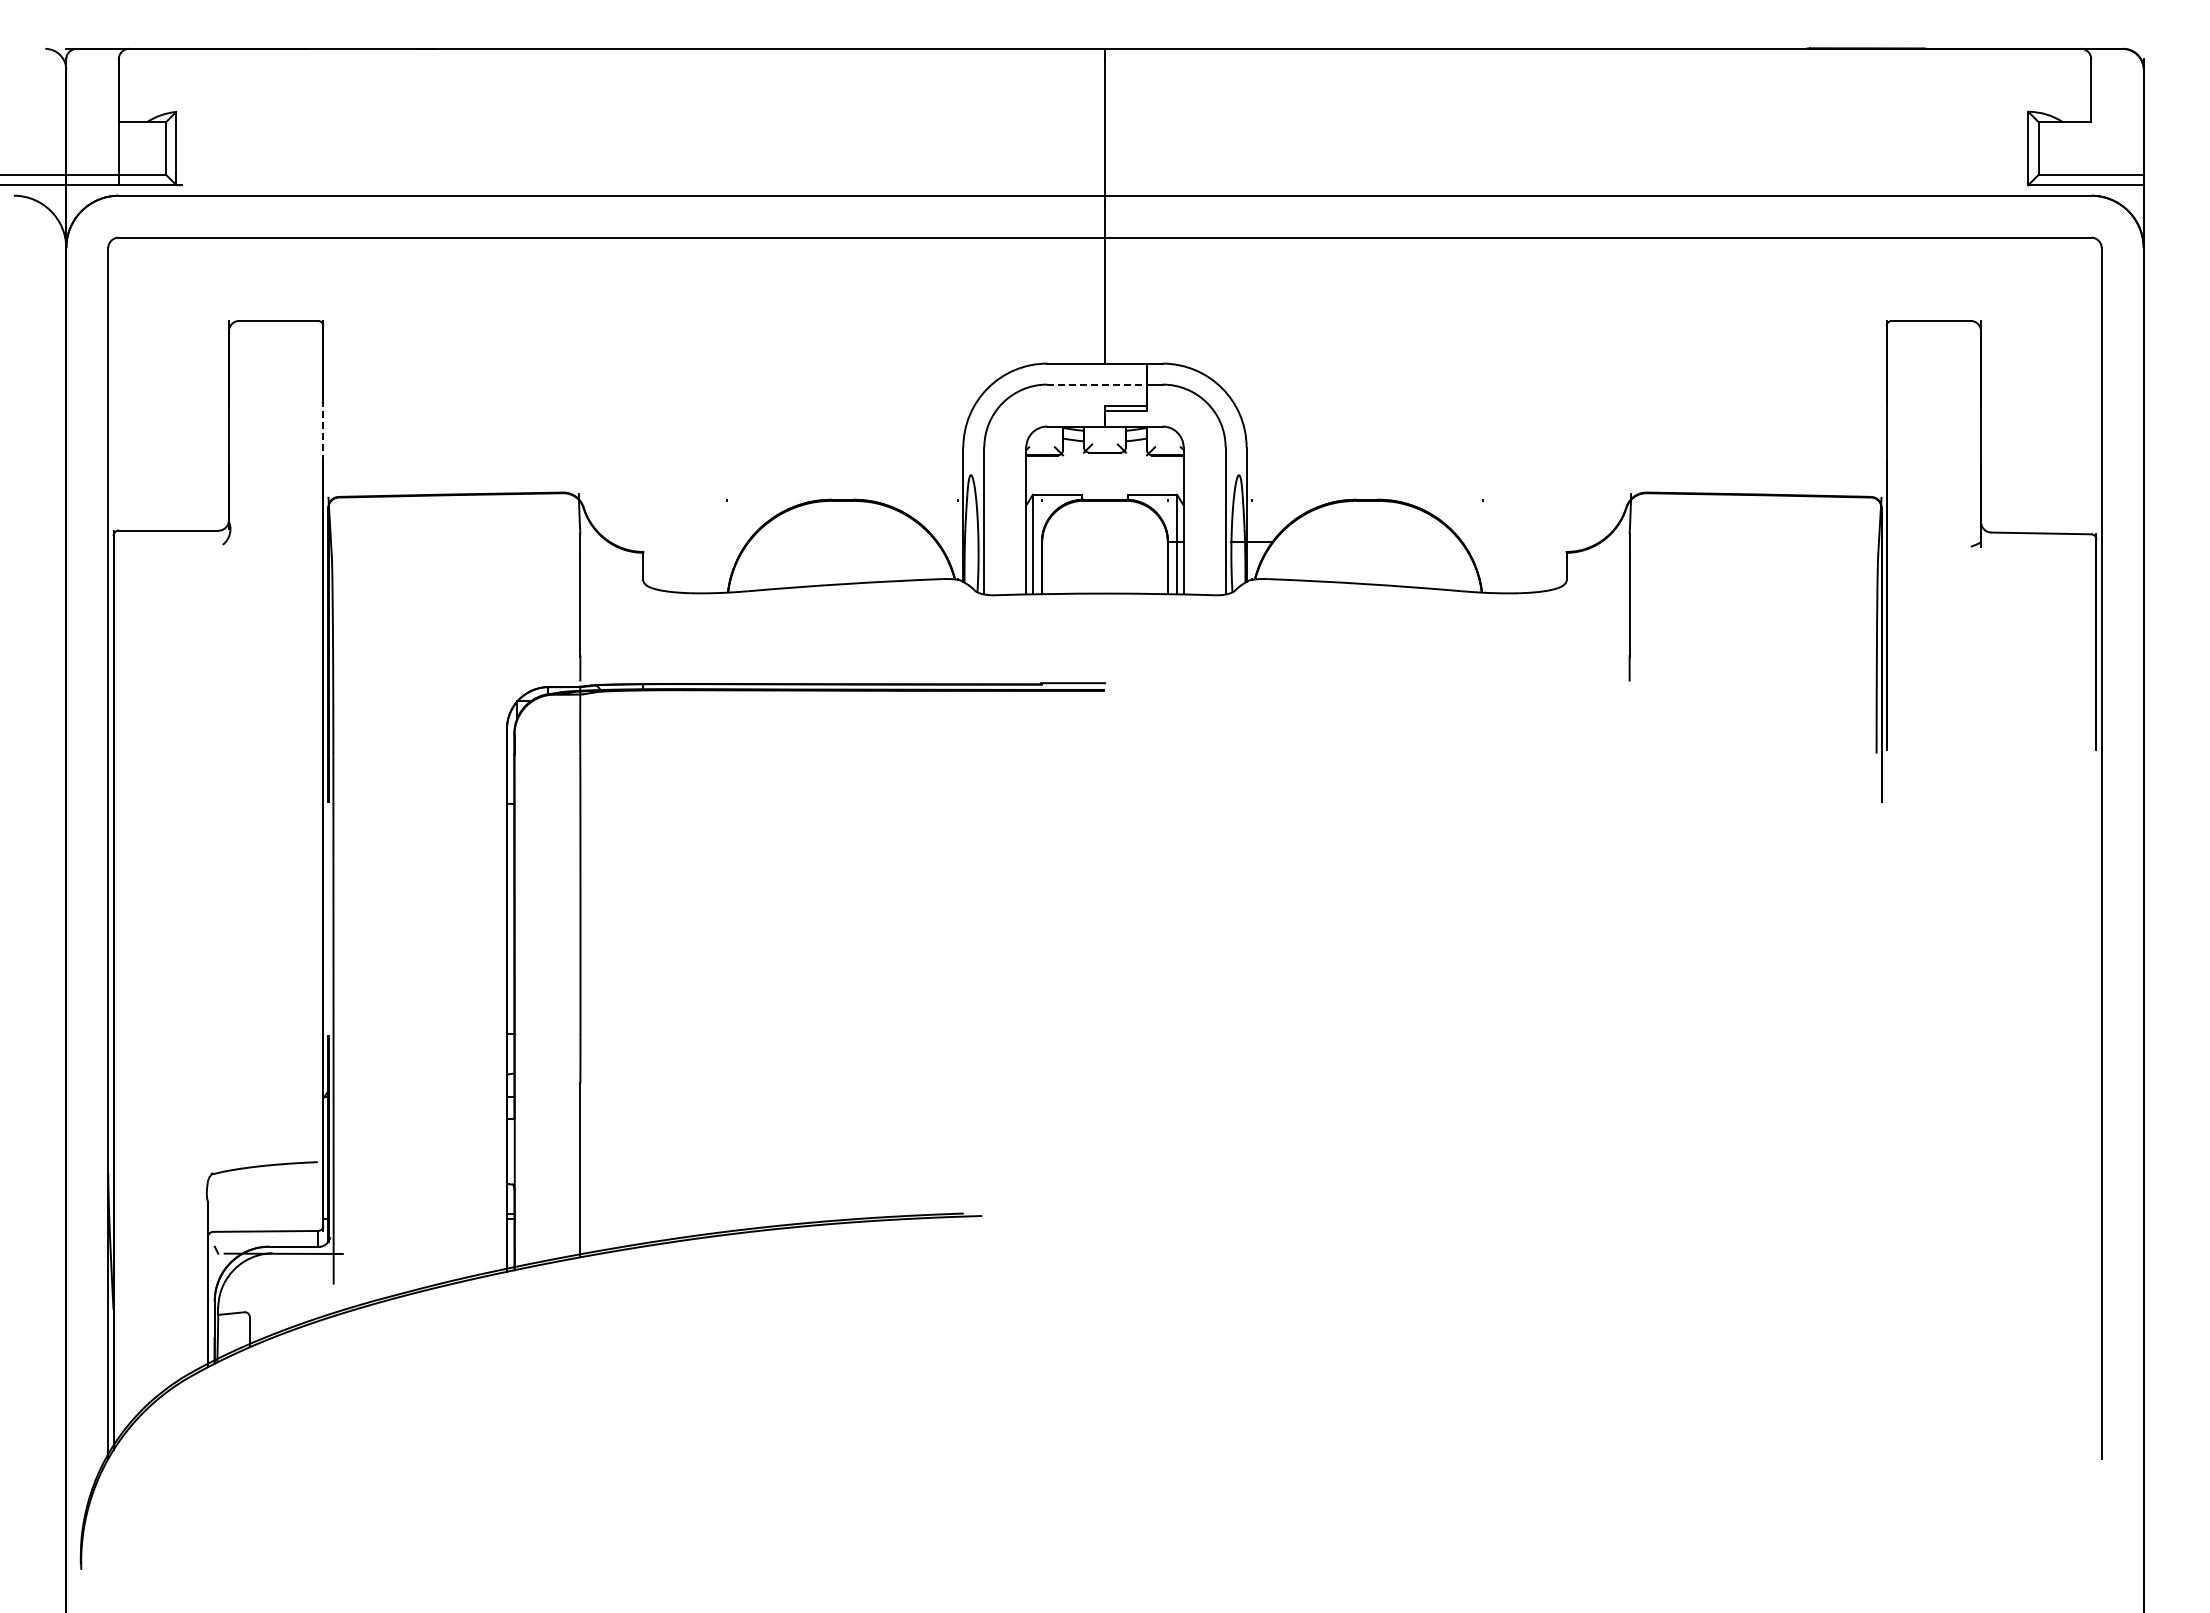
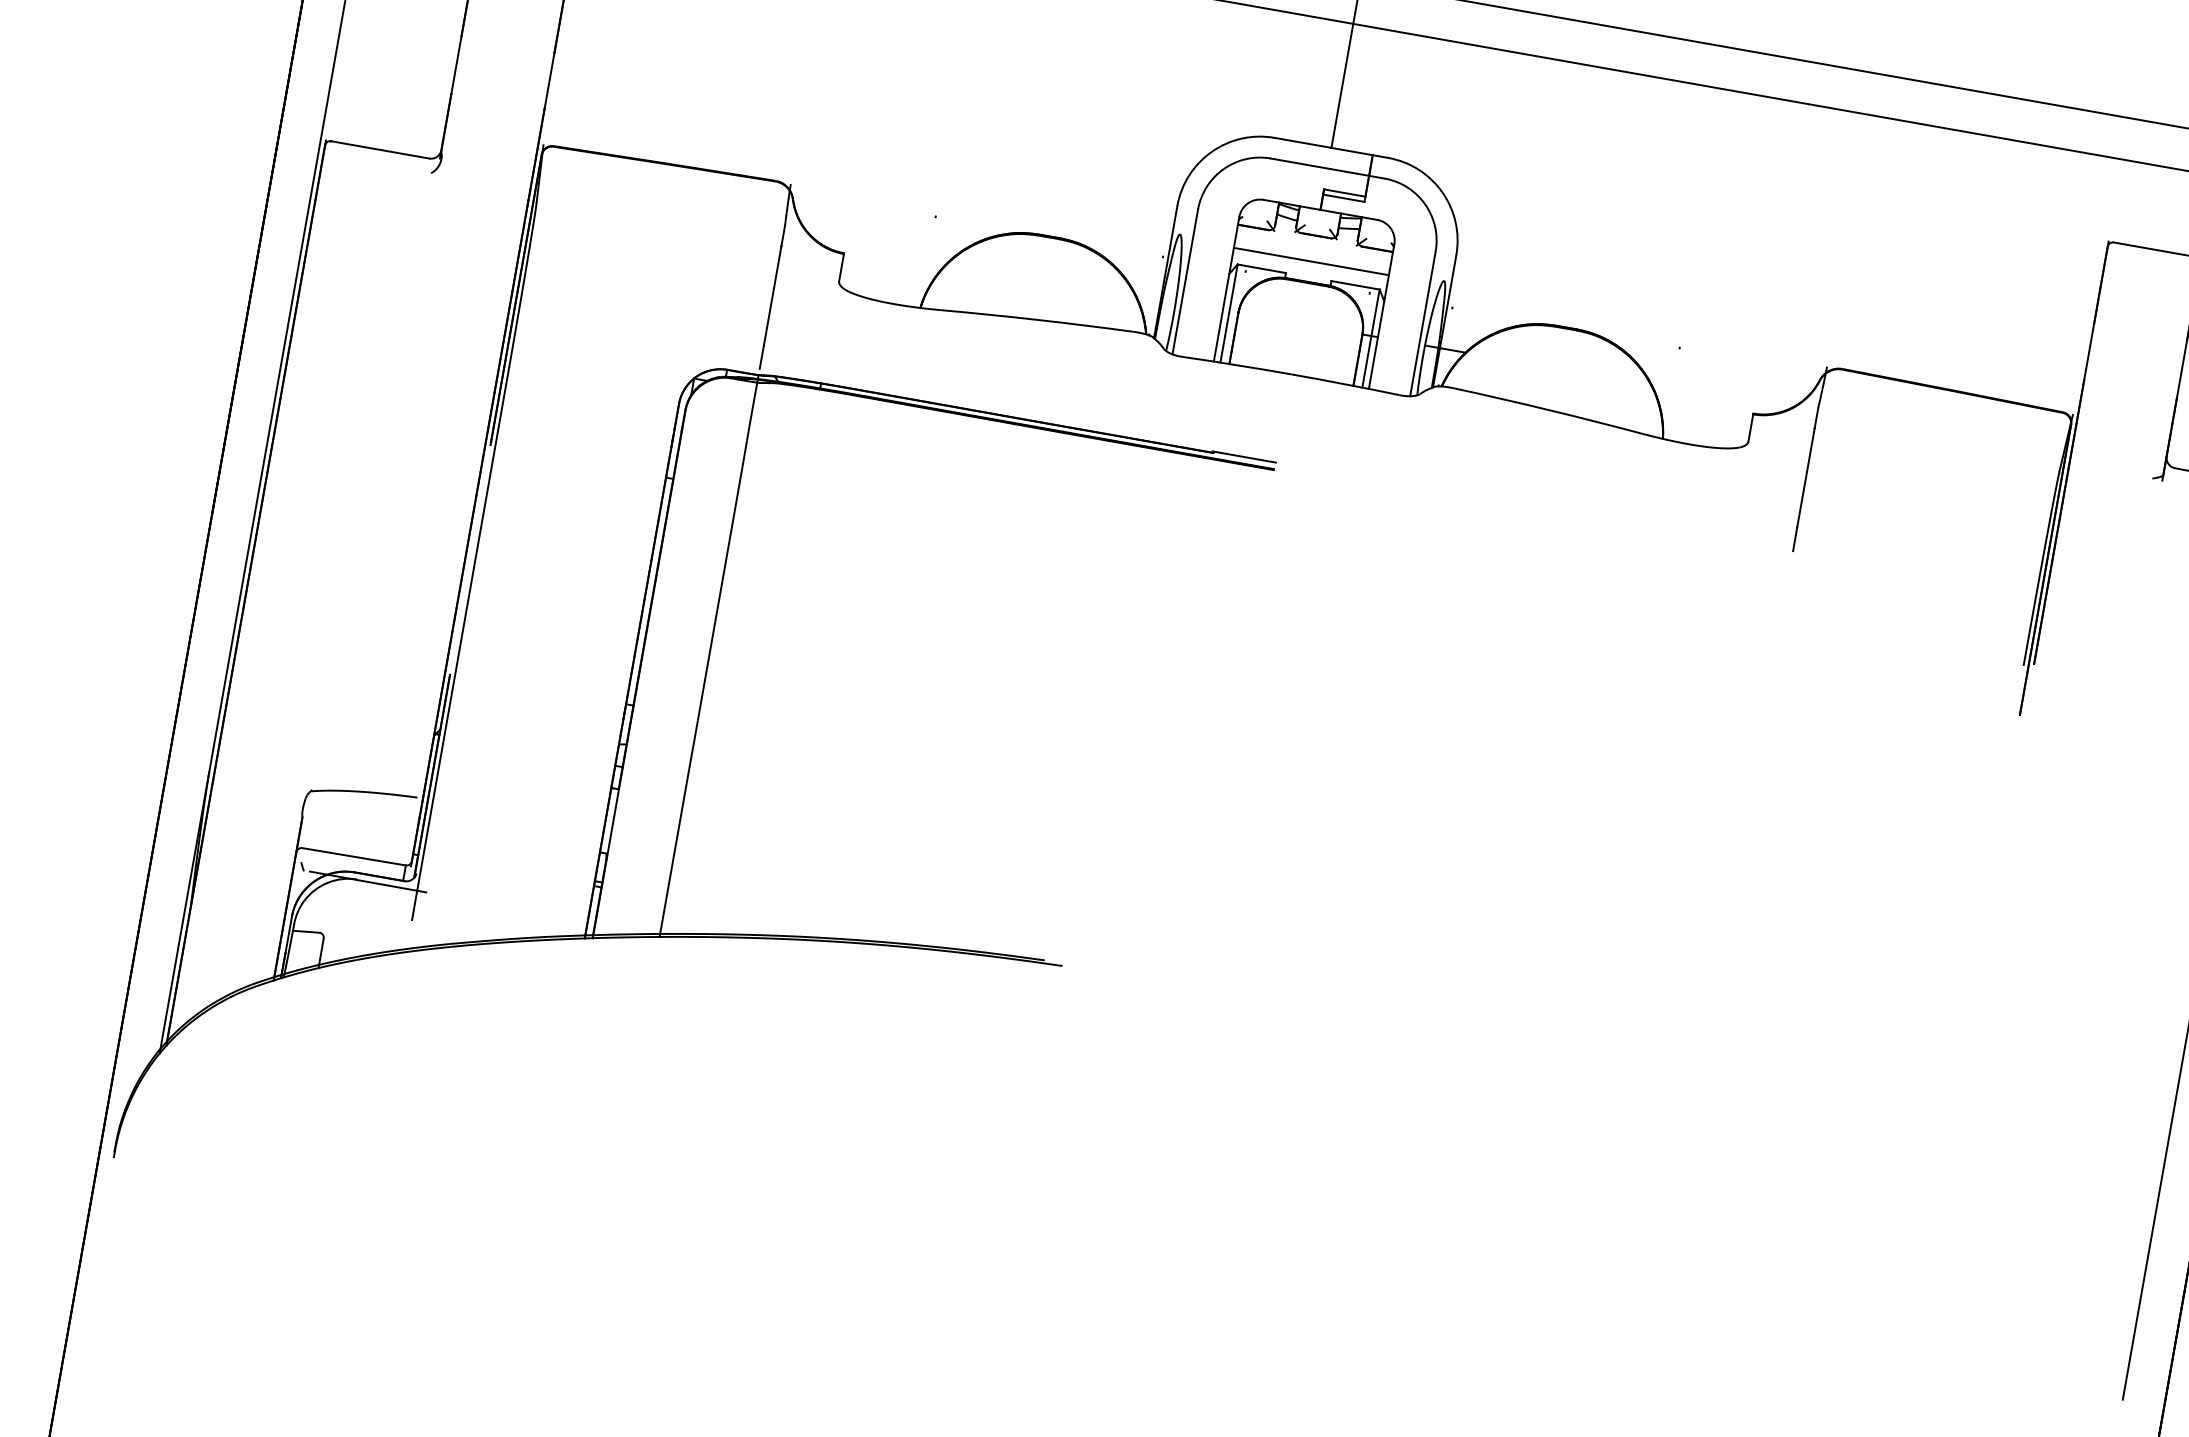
line: (1097, 384) -> (1320, 167), dashed -> solid
line: (323, 432) -> (549, 80), dashed -> solid
line: (1104, 479) -> (1310, 261), added

